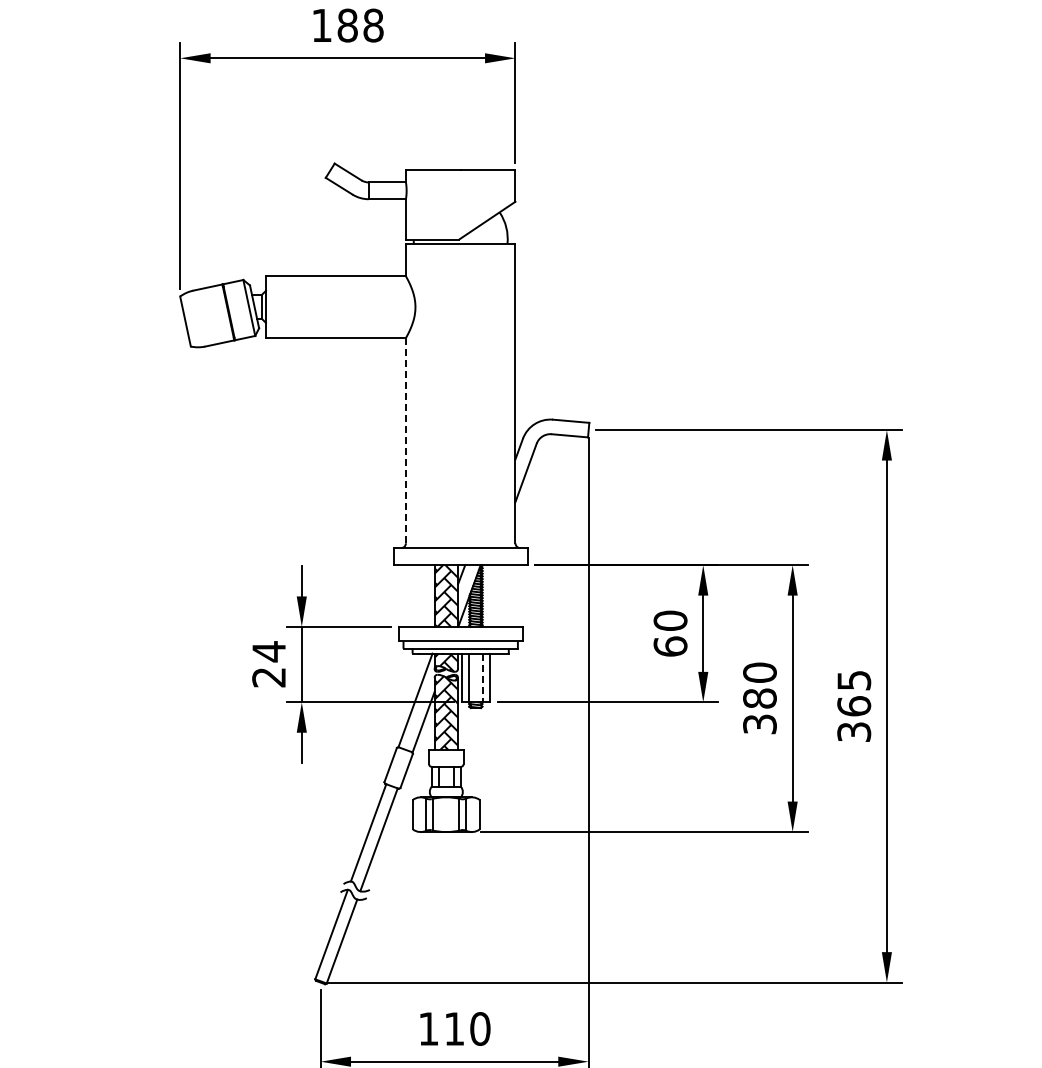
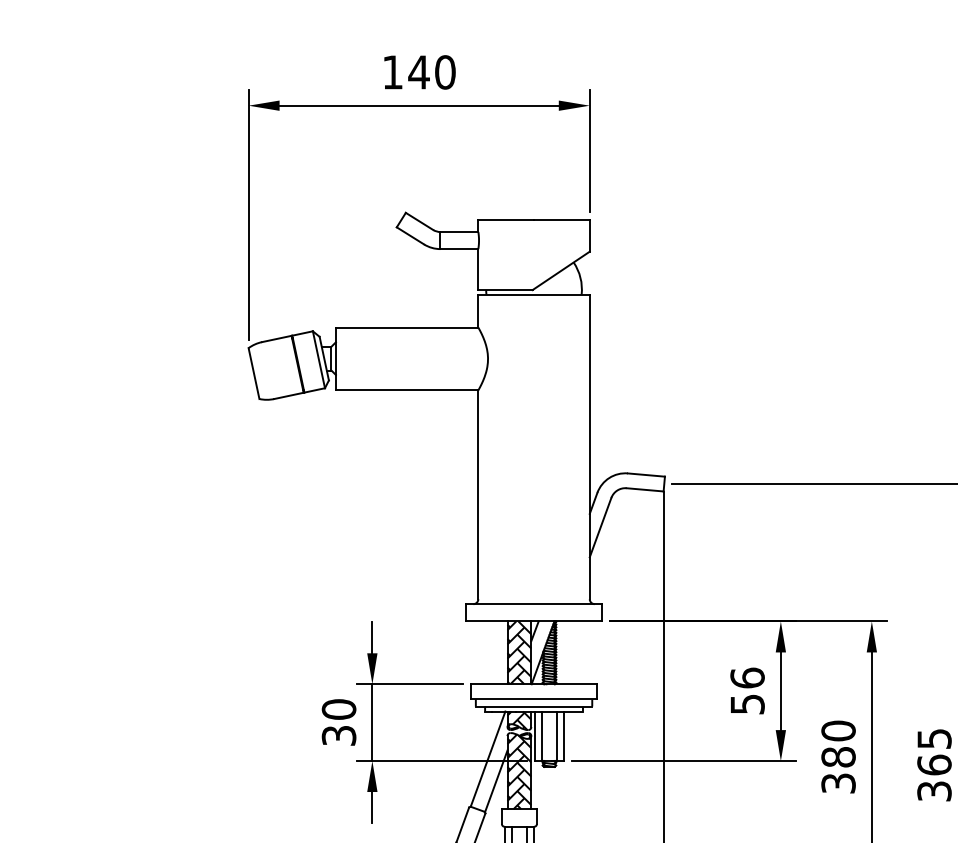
text: (360, 25) -> (432, 72), 188 -> 140
line: (405, 440) -> (477, 494), dashed -> solid
text: (670, 633) -> (747, 691), 60 -> 56
text: (269, 664) -> (339, 722), 24 -> 30
line: (482, 678) -> (556, 736), dashed -> solid

